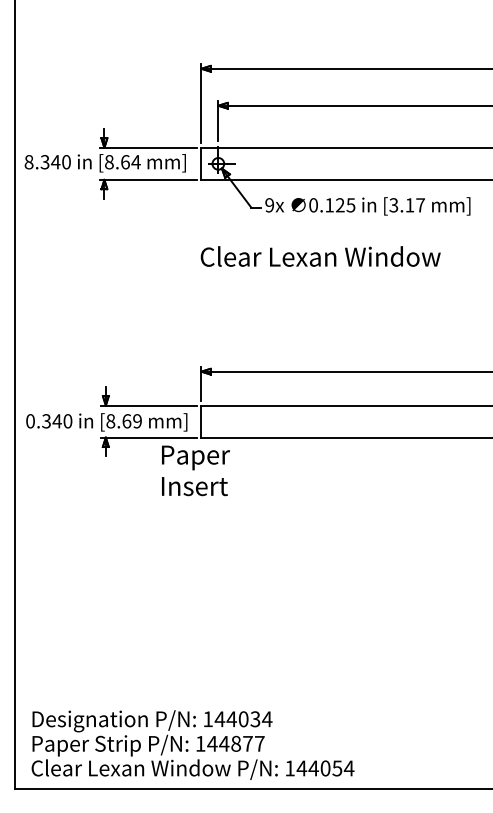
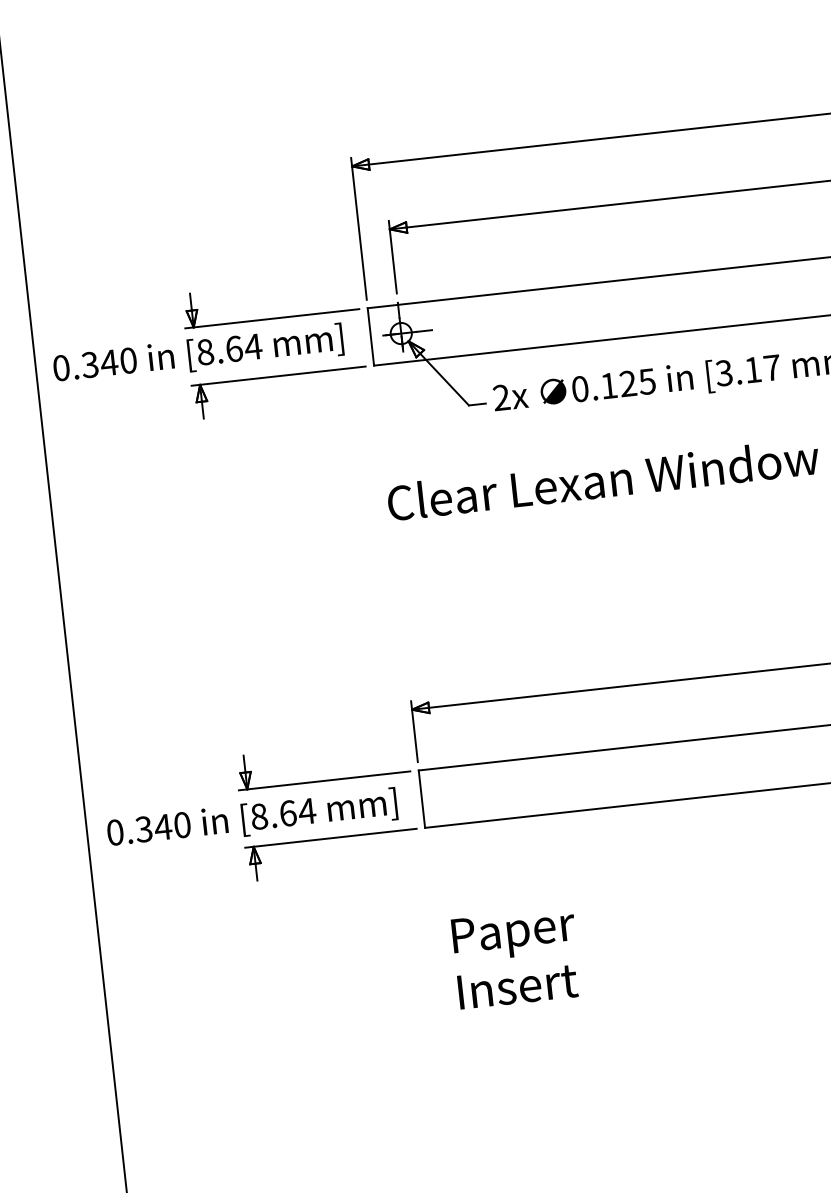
text: (28, 162) -> (60, 368), 8.340 -> 0.340
text: (269, 205) -> (501, 398), 9x -> 2x
text: (137, 421) -> (307, 811), [8.69 -> [8.64
text: (195, 470) -> (515, 957), moved

